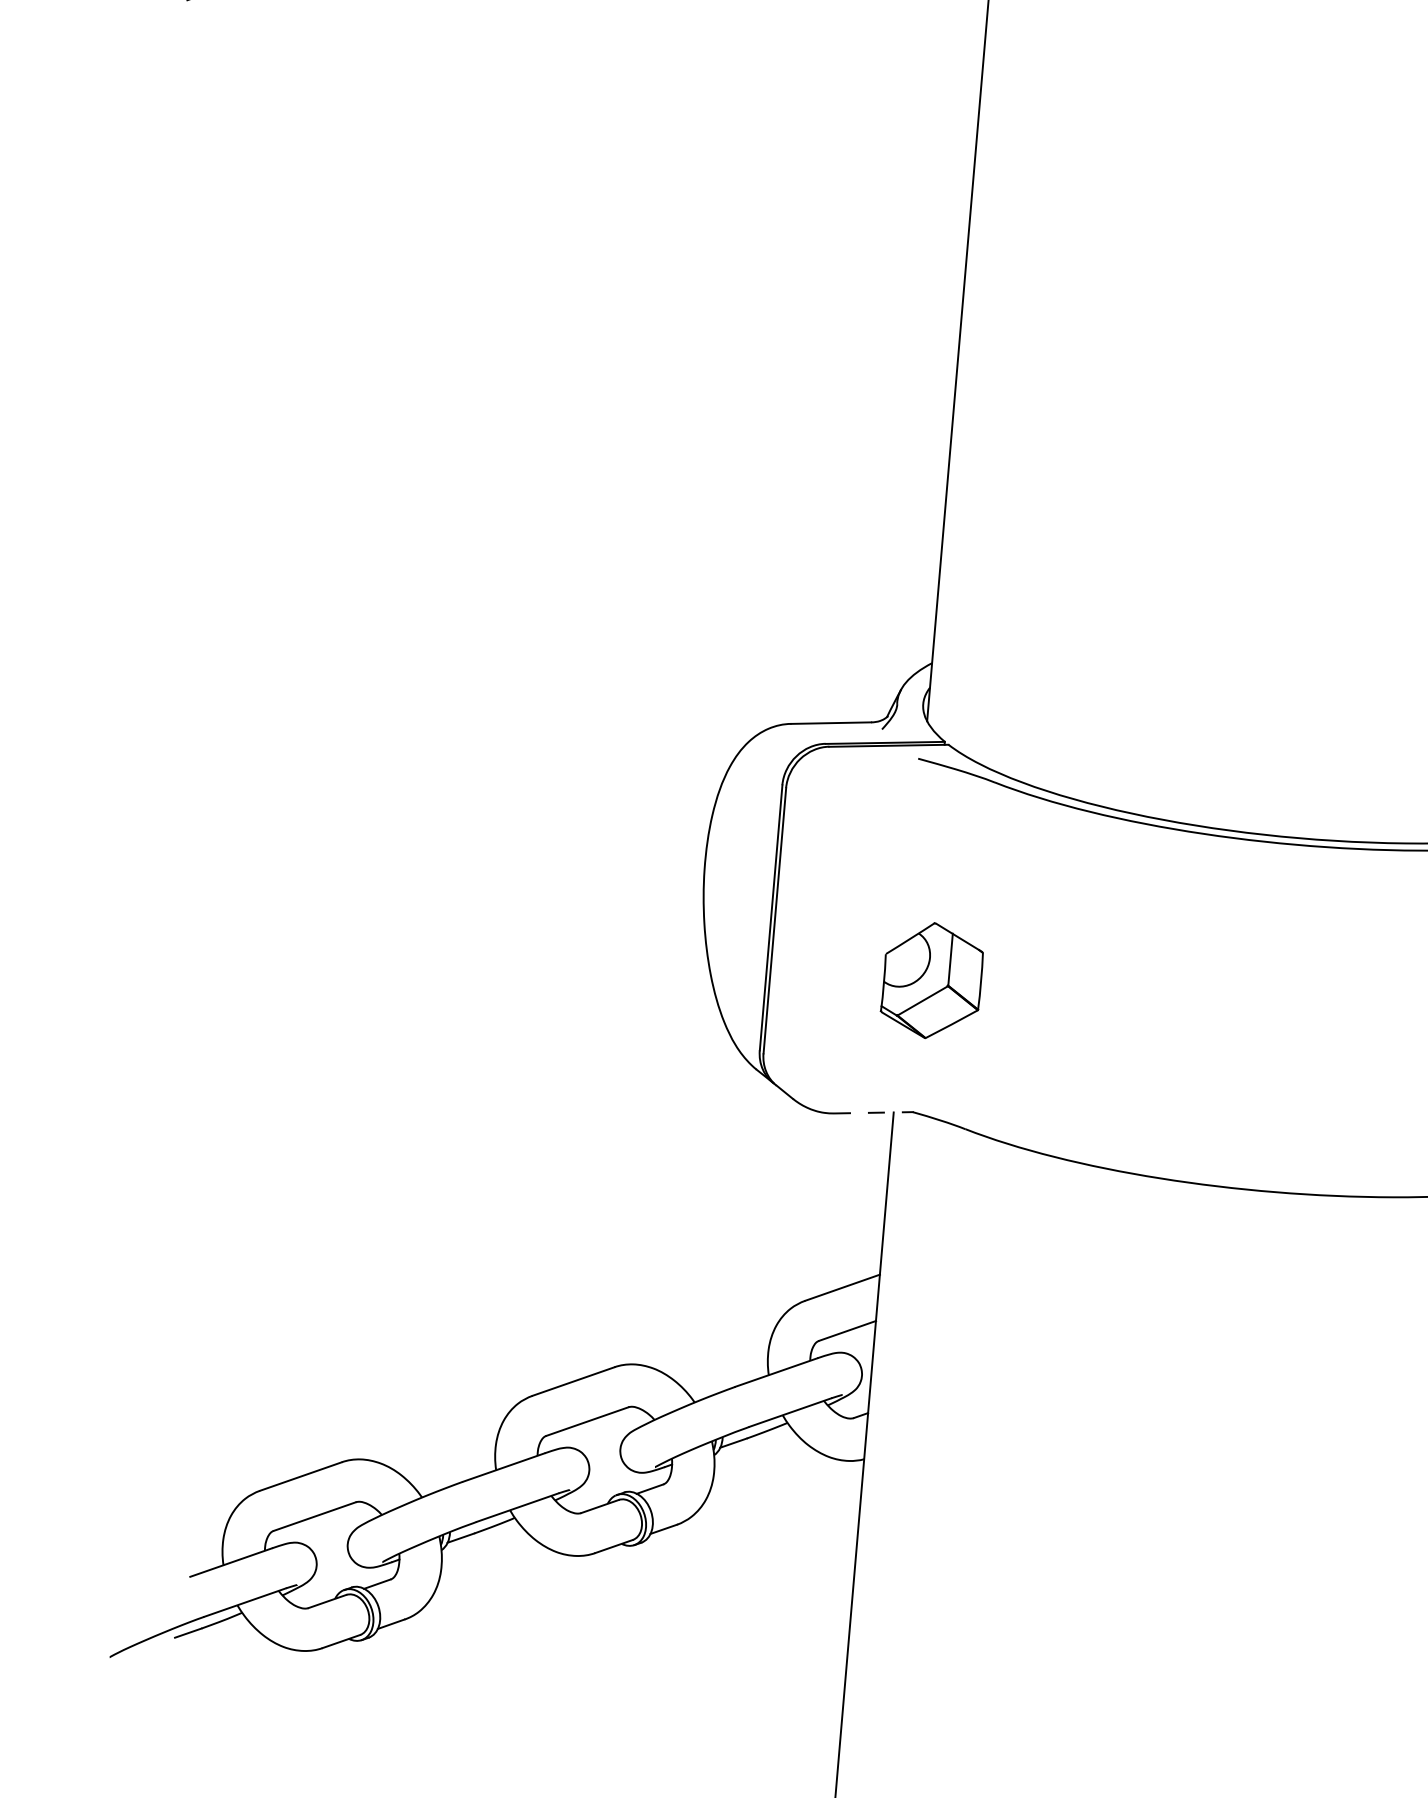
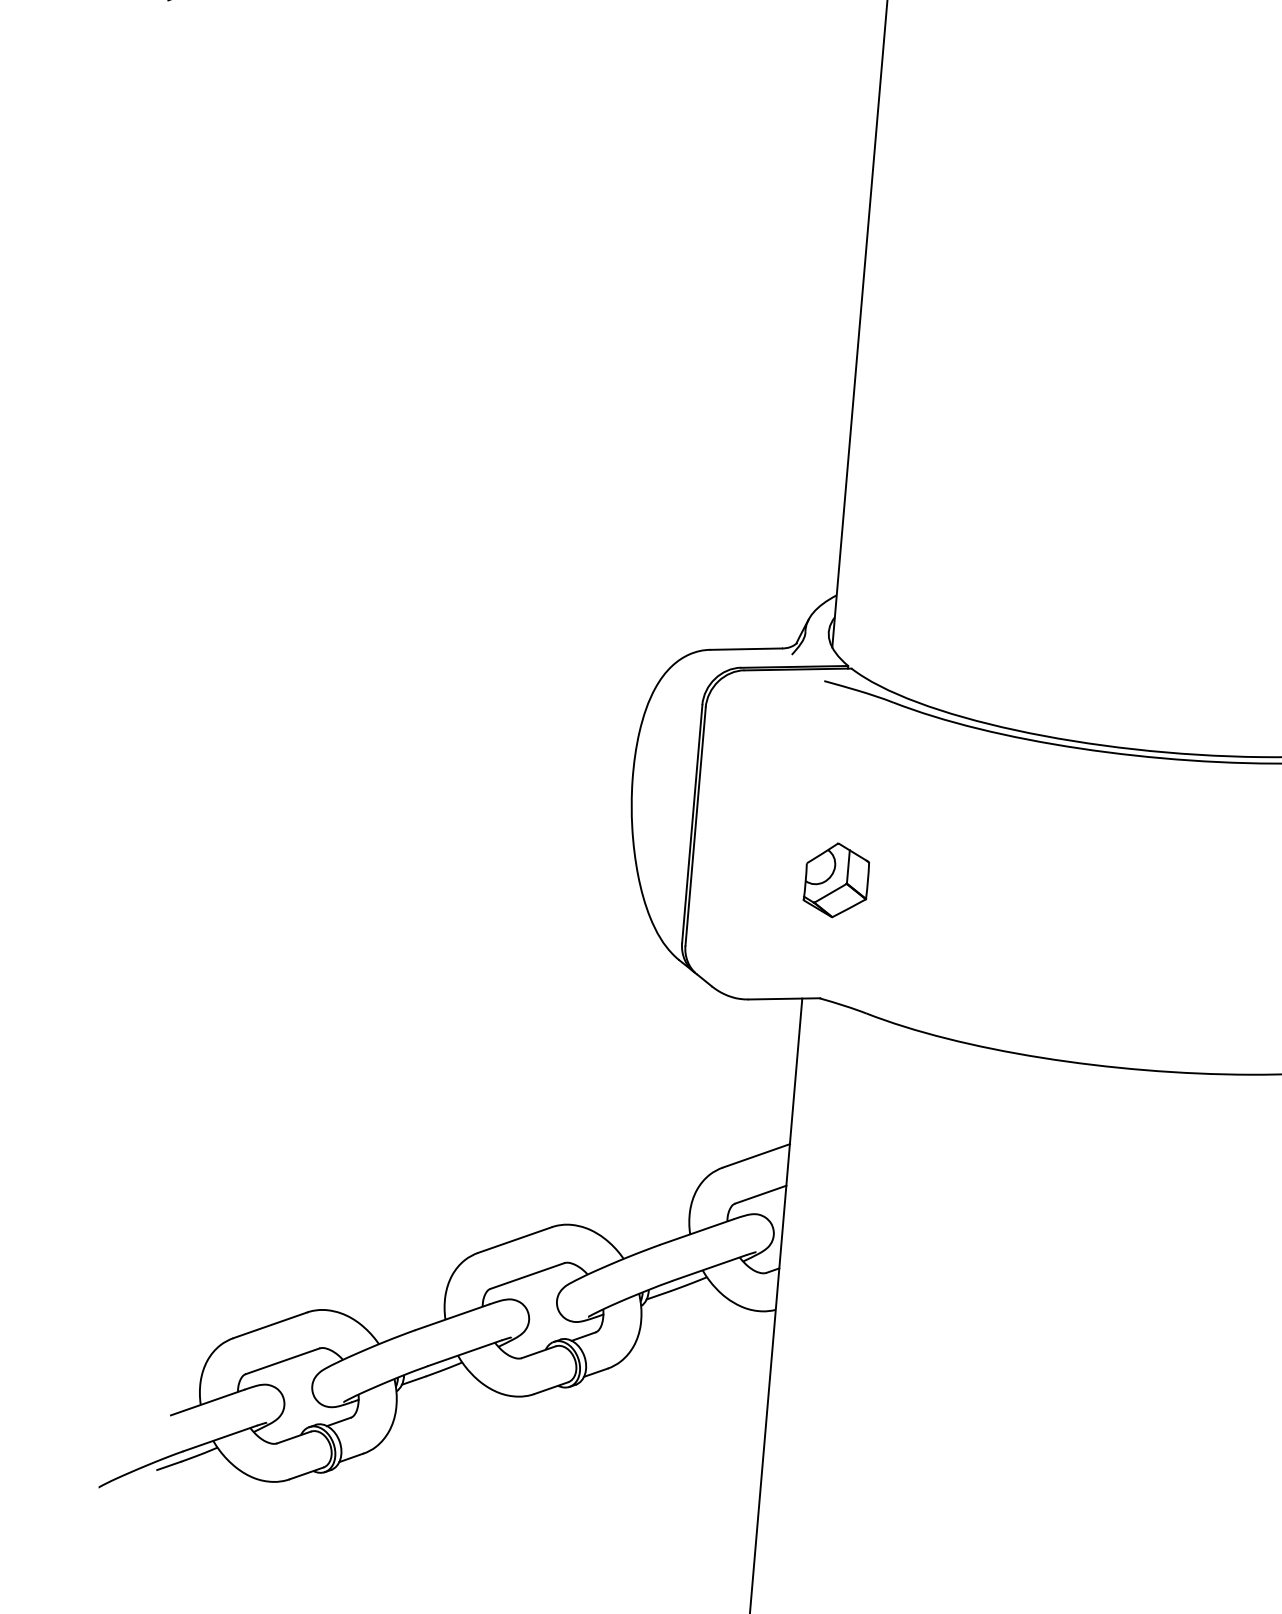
part: (930, 980) -> (835, 880), size x0.71
line: (873, 1112) -> (784, 998), dashed -> solid

